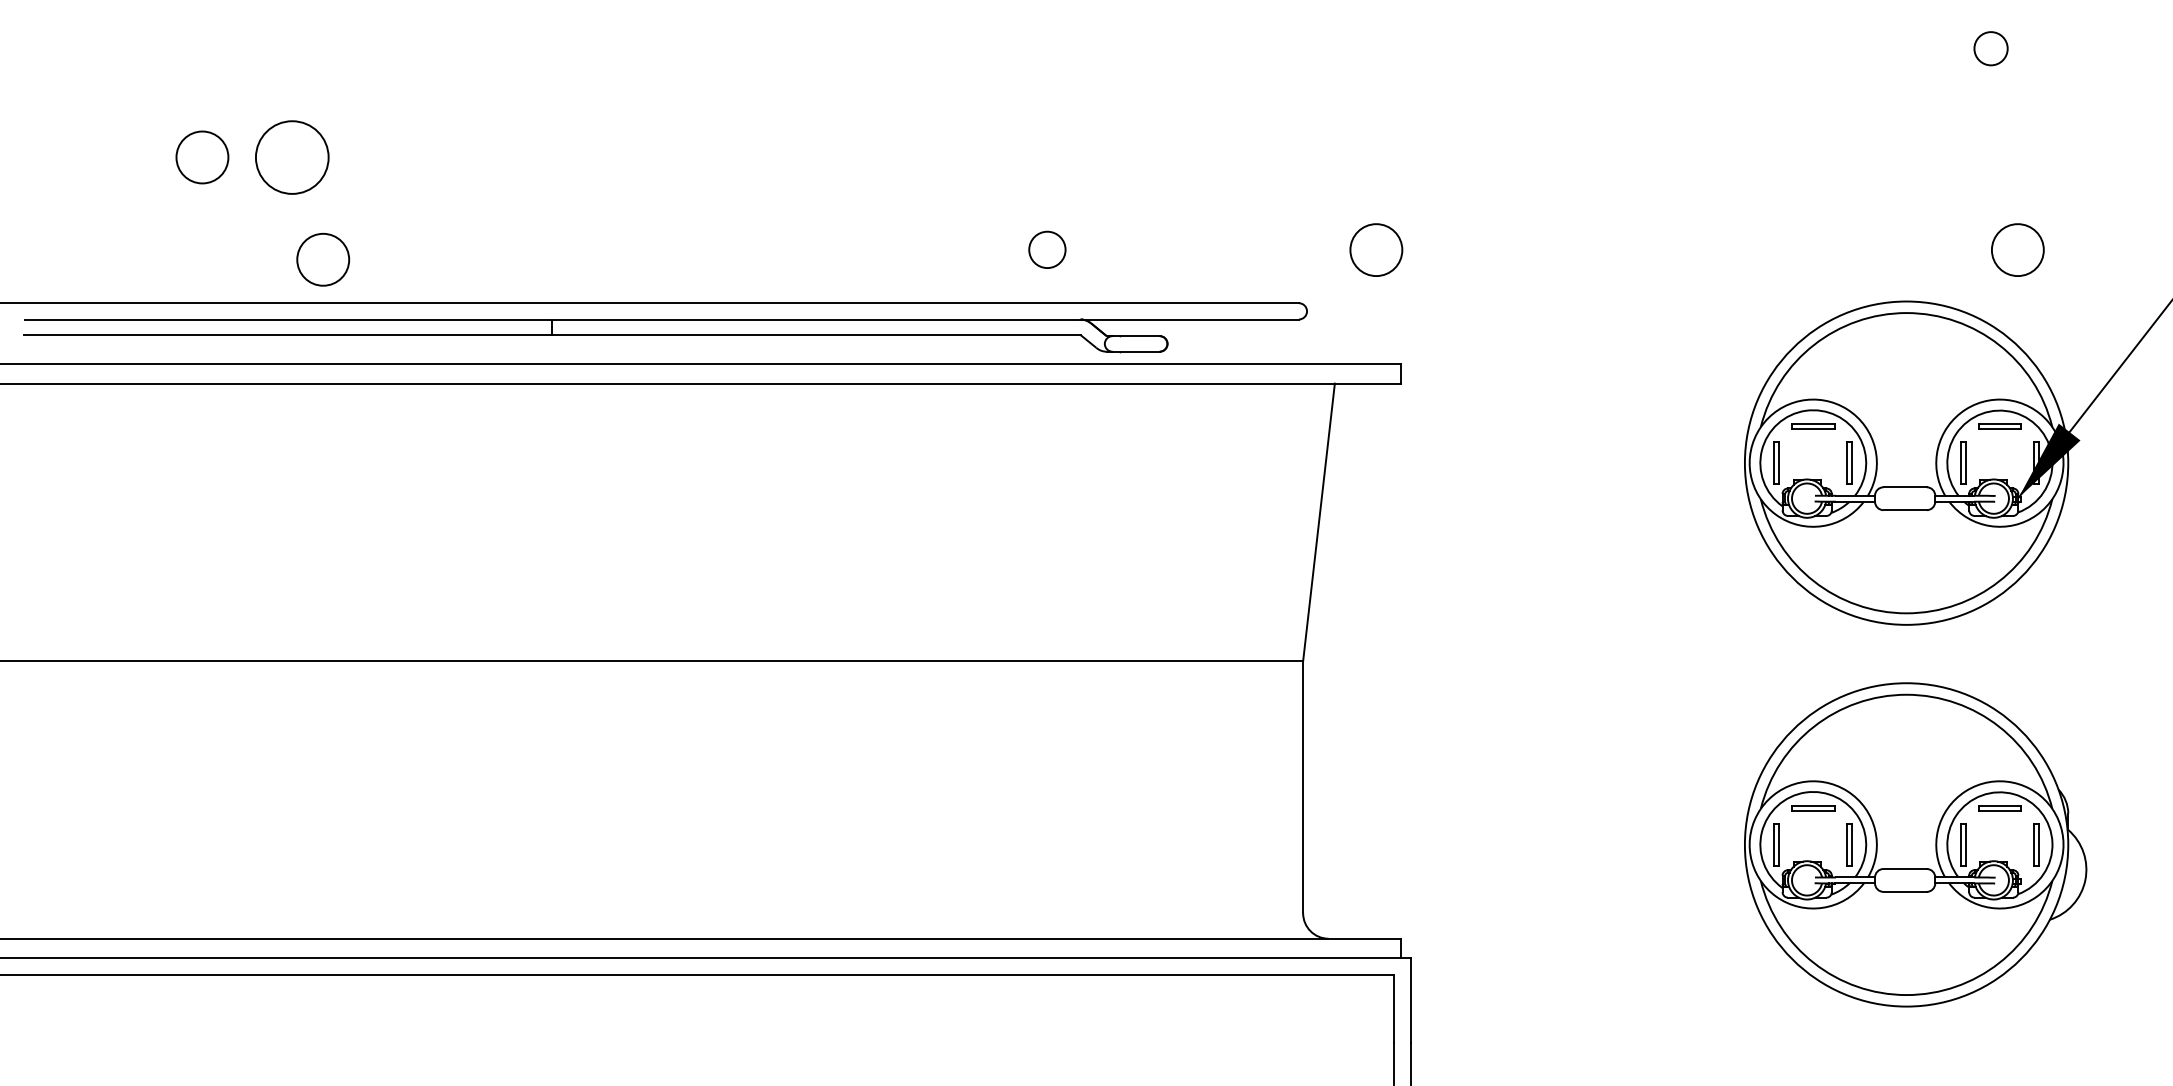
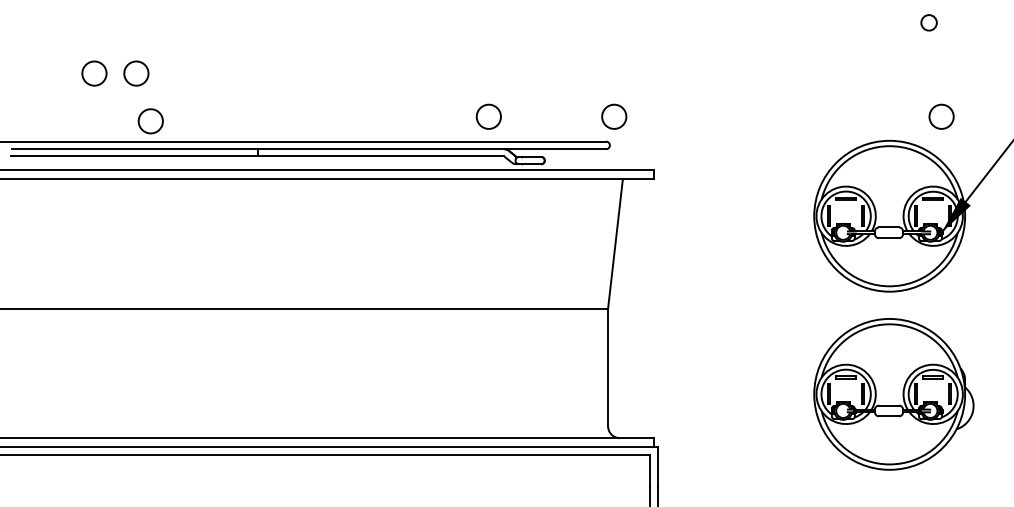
circle: (292, 157) -> (136, 73), size x0.71
circle: (1046, 249) -> (488, 116), size x1.43
circle: (1376, 249) -> (614, 116), moved

